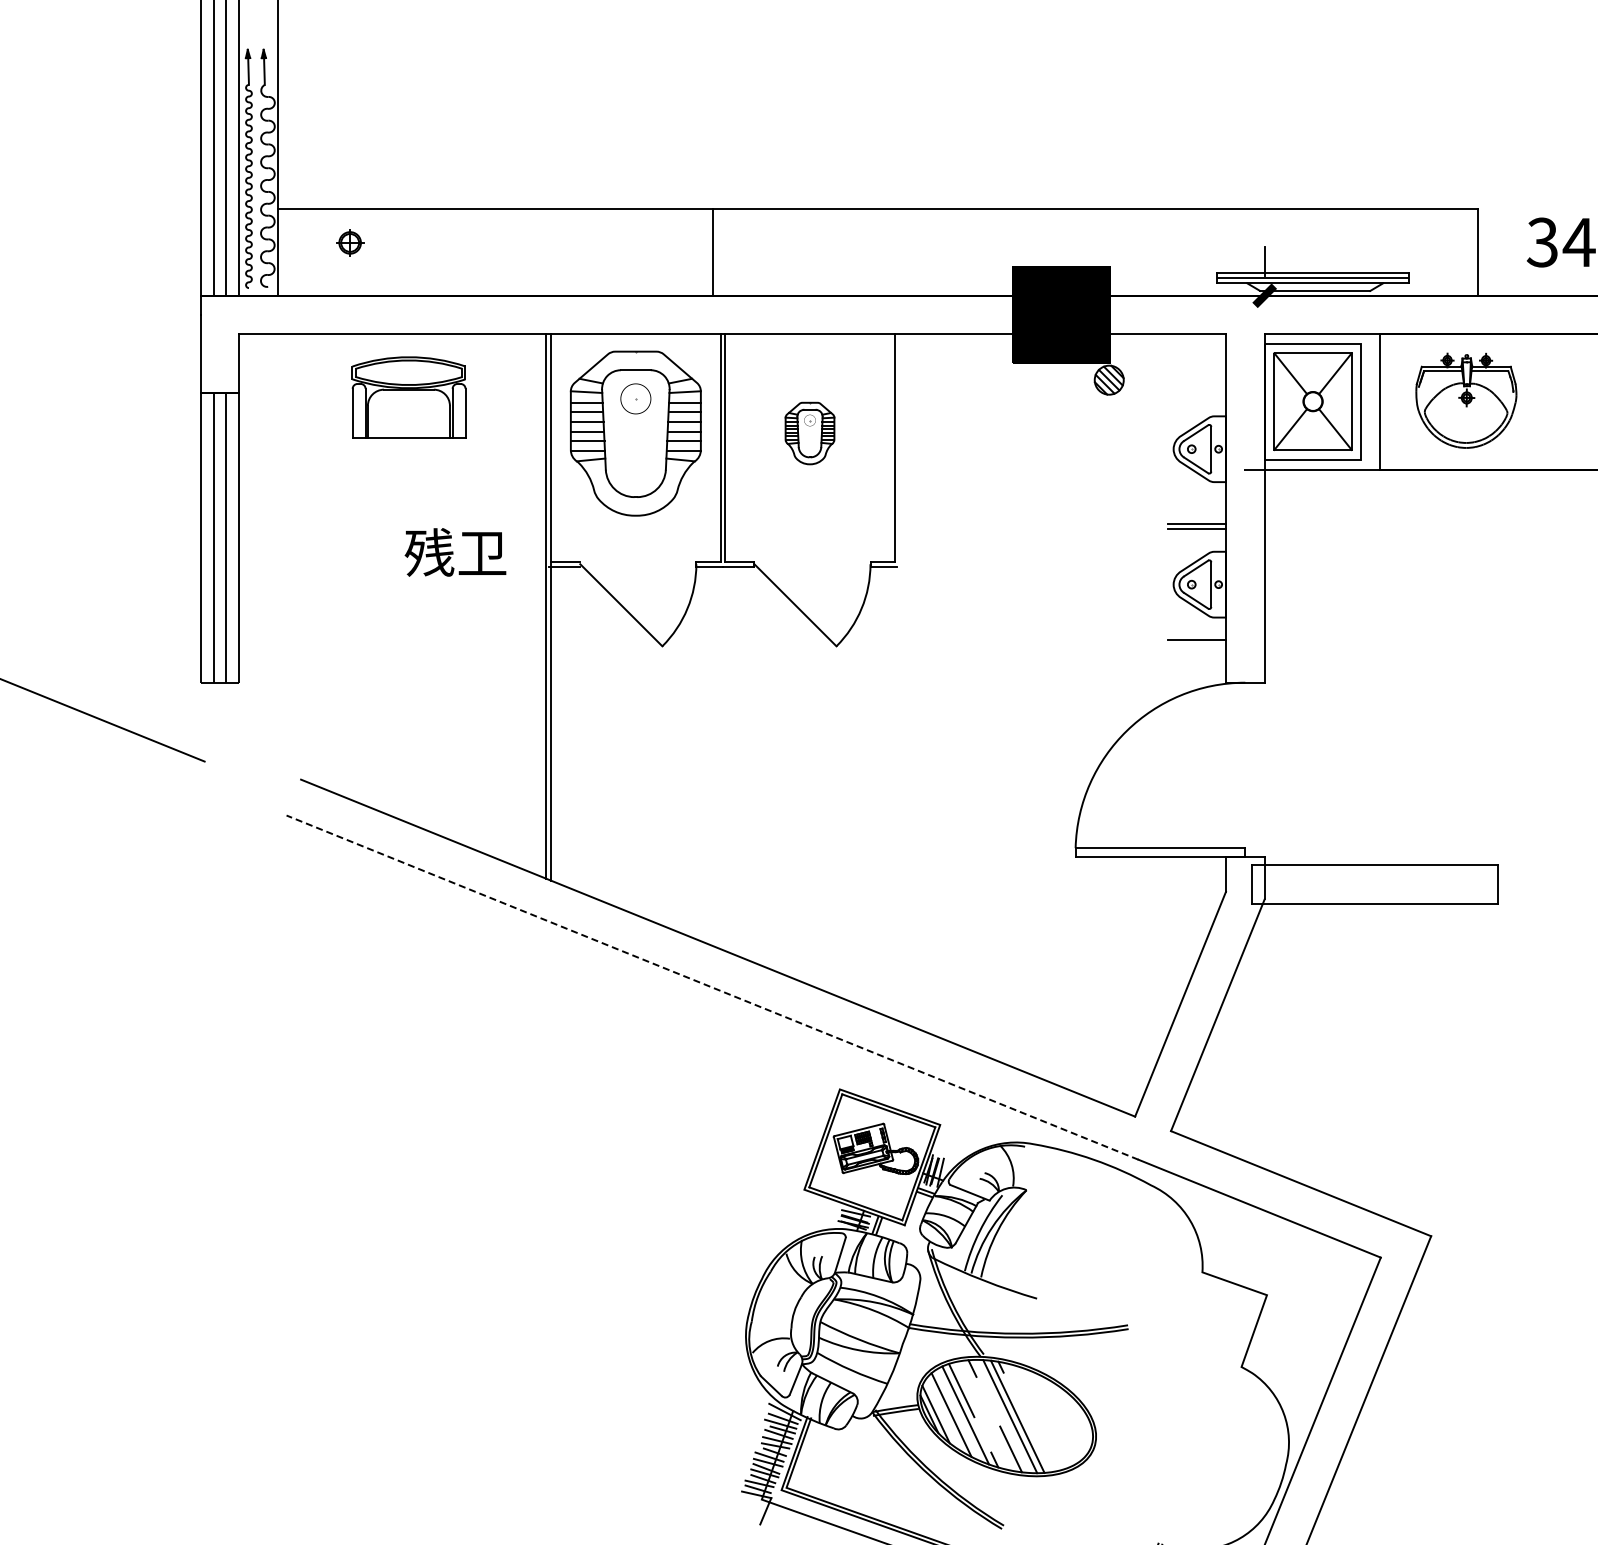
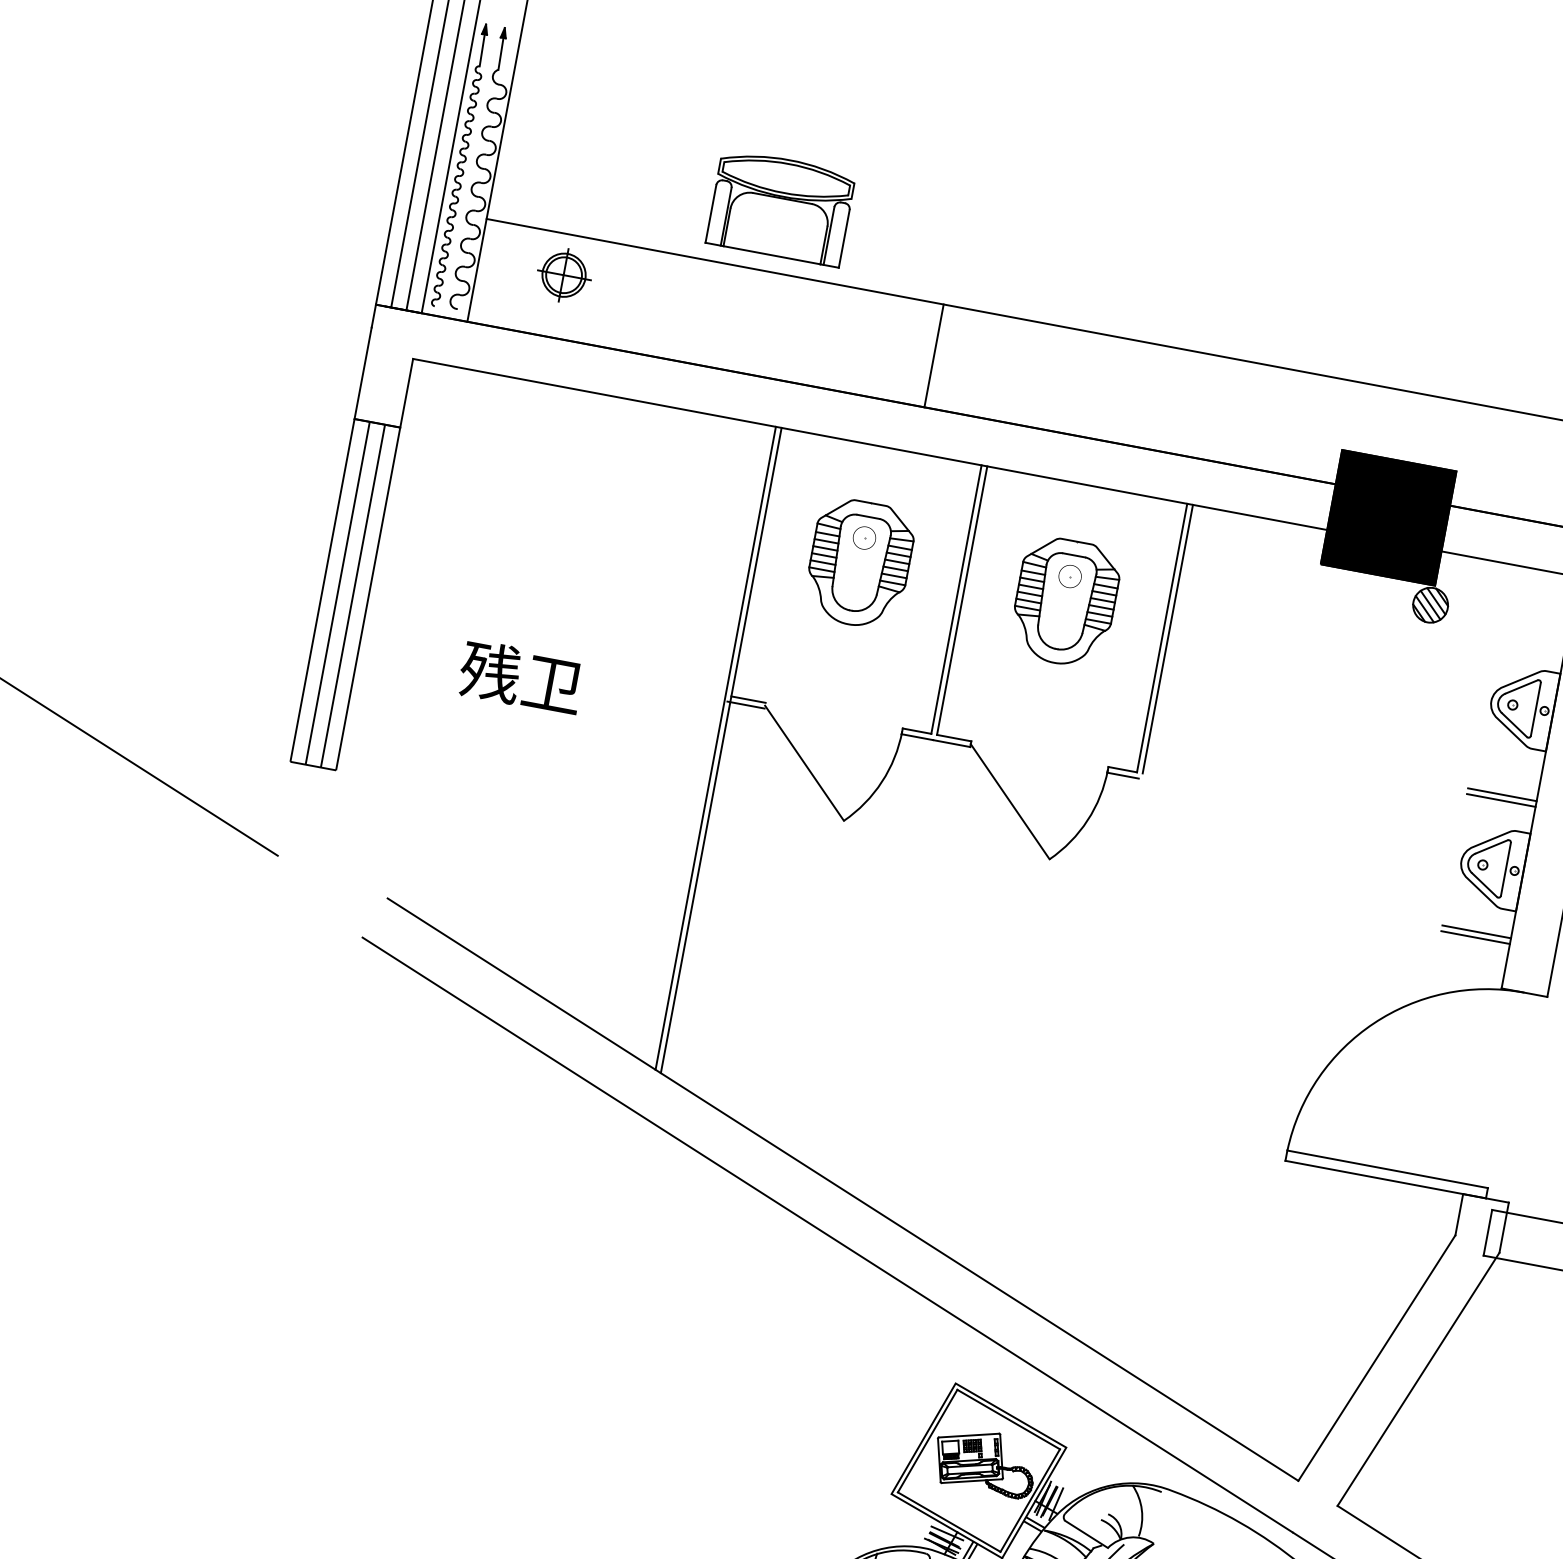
part: (350, 242) -> (564, 274), size x1.67
line: (712, 251) -> (933, 354), moved
part: (408, 397) -> (780, 207), moved
part: (635, 433) -> (859, 563), size x0.62
part: (809, 433) -> (1064, 601), size x1.67
line: (899, 447) -> (1167, 638), added
text: (455, 552) -> (521, 677), moved
line: (1196, 645) -> (1475, 937), added
line: (712, 987) -> (827, 1234), dashed -> solid

